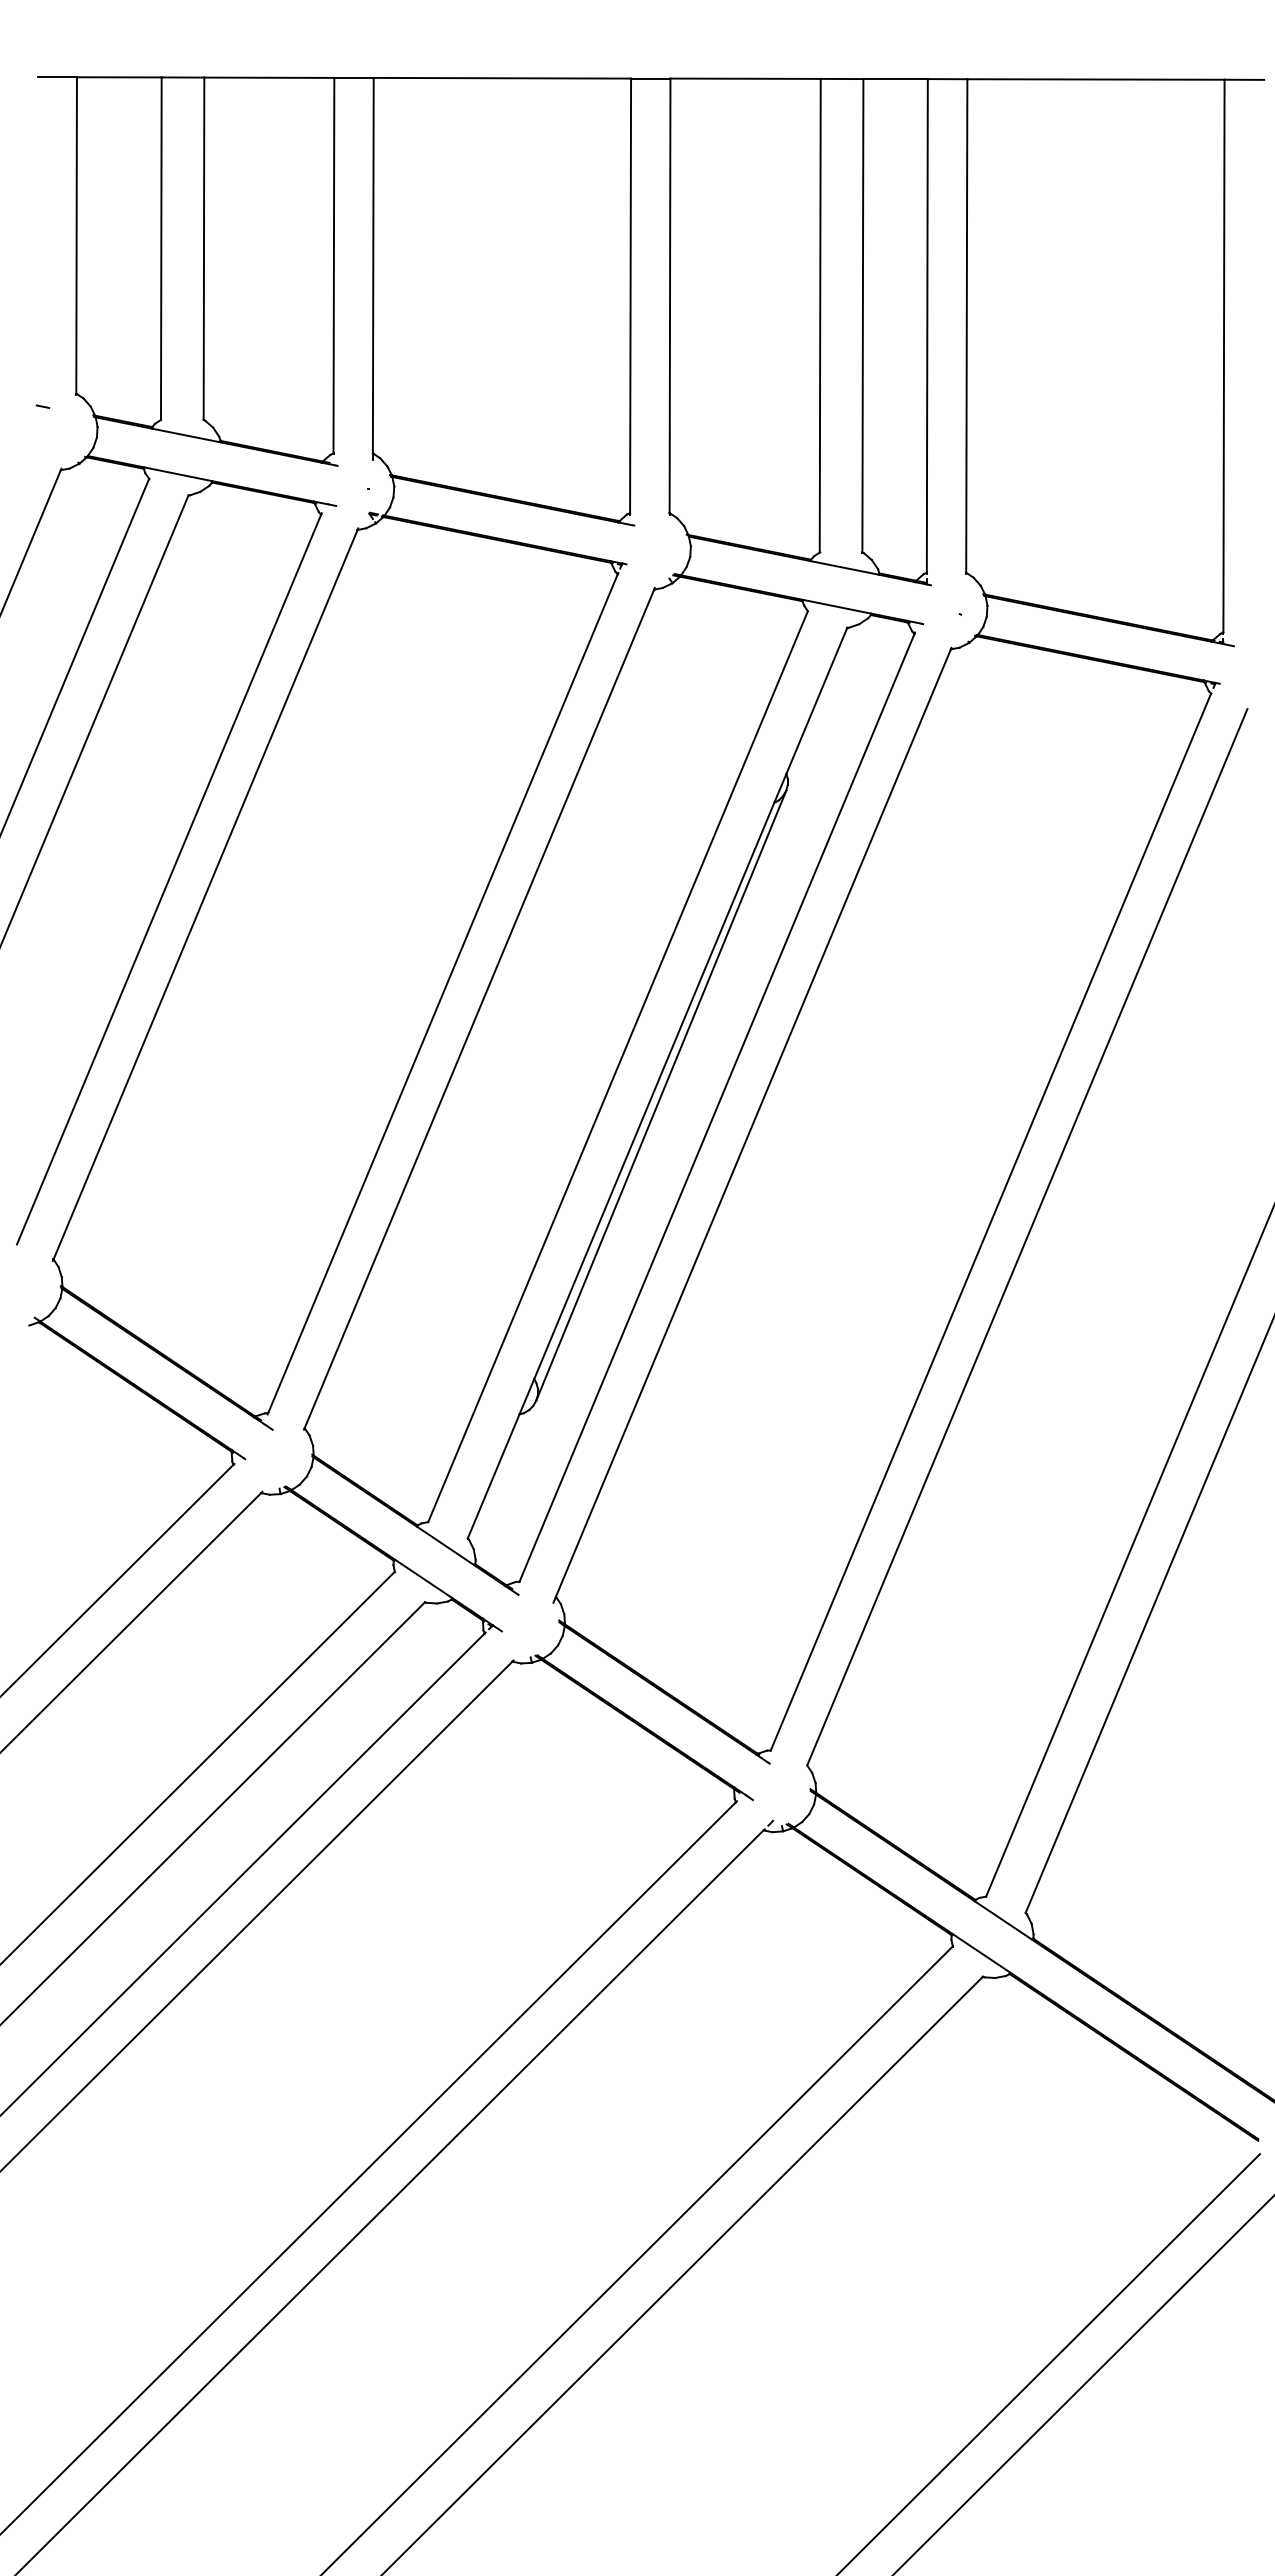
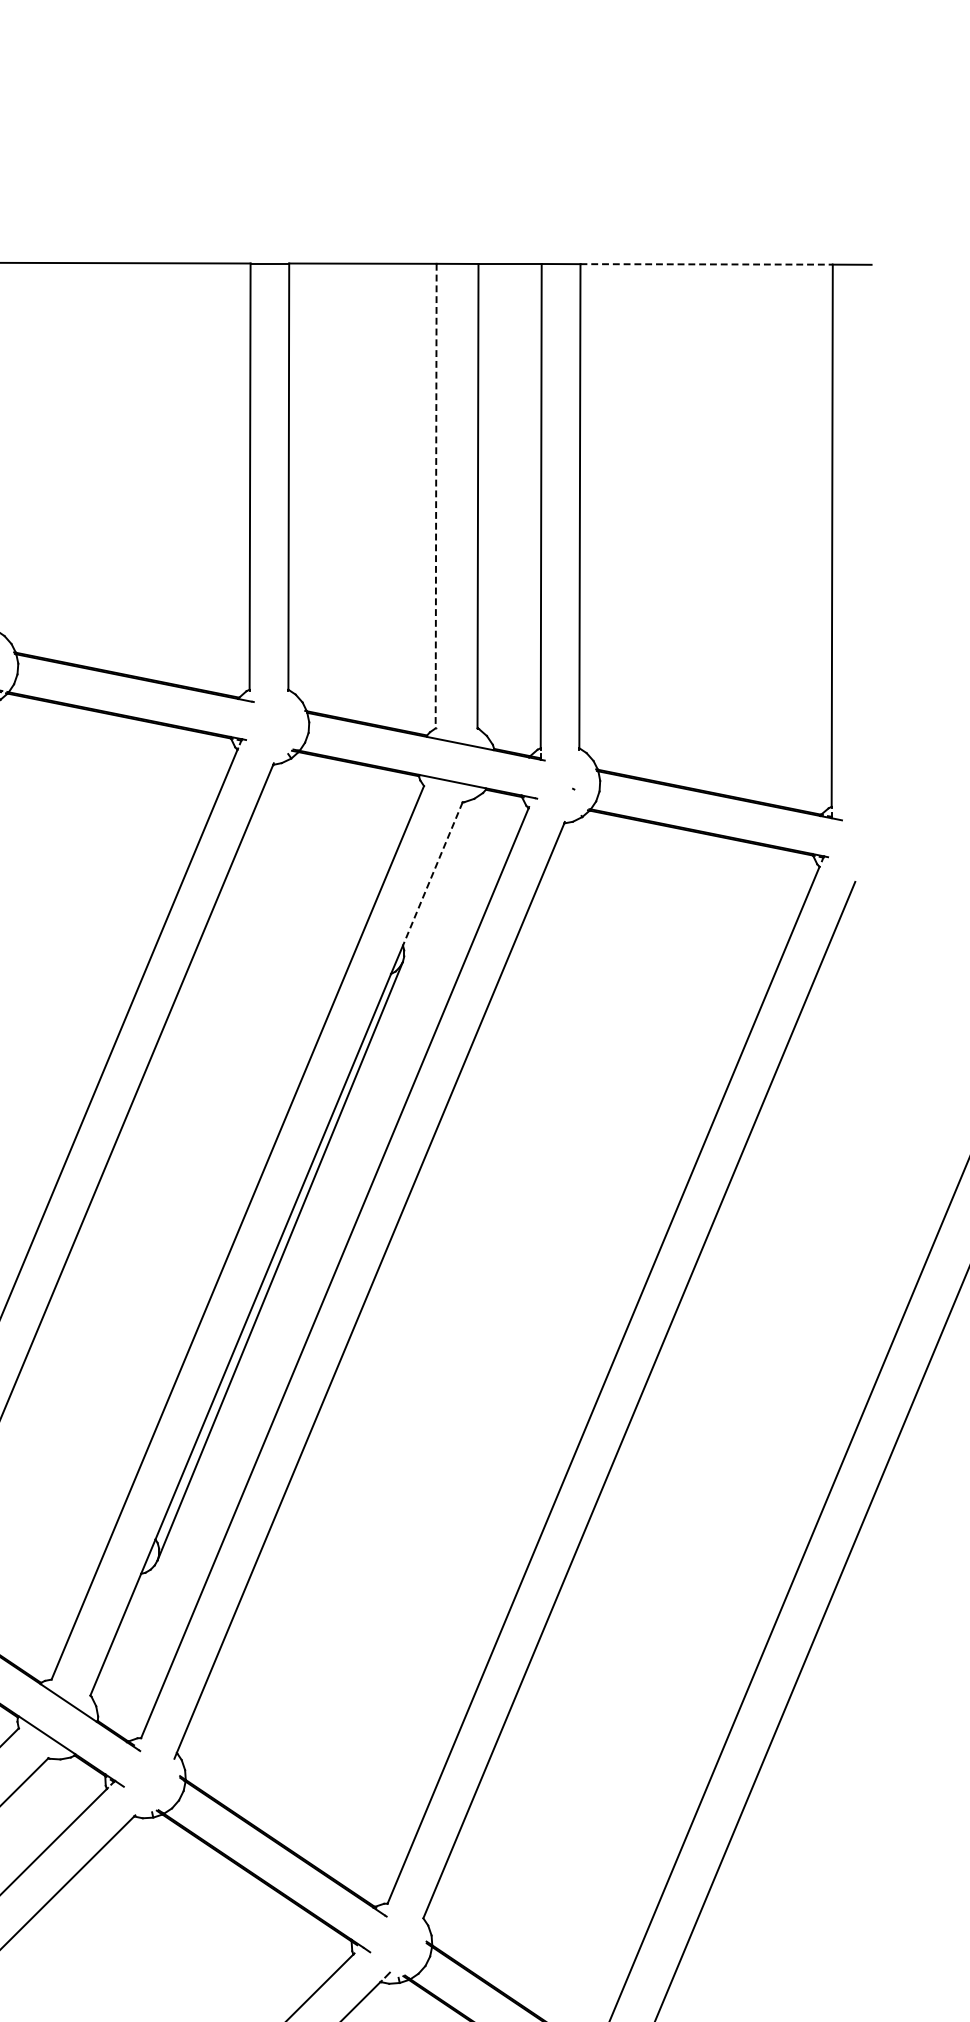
line: (1095, 79) -> (706, 264), solid -> dashed
line: (820, 315) -> (436, 495), solid -> dashed
line: (816, 701) -> (432, 874), solid -> dashed

